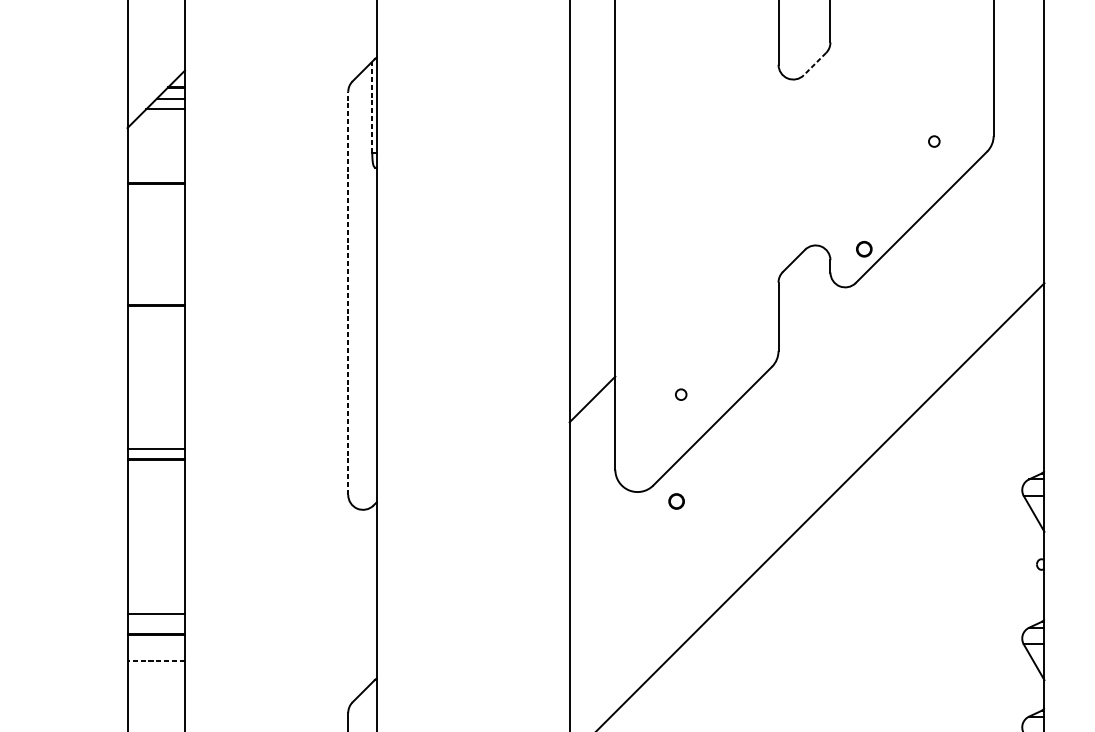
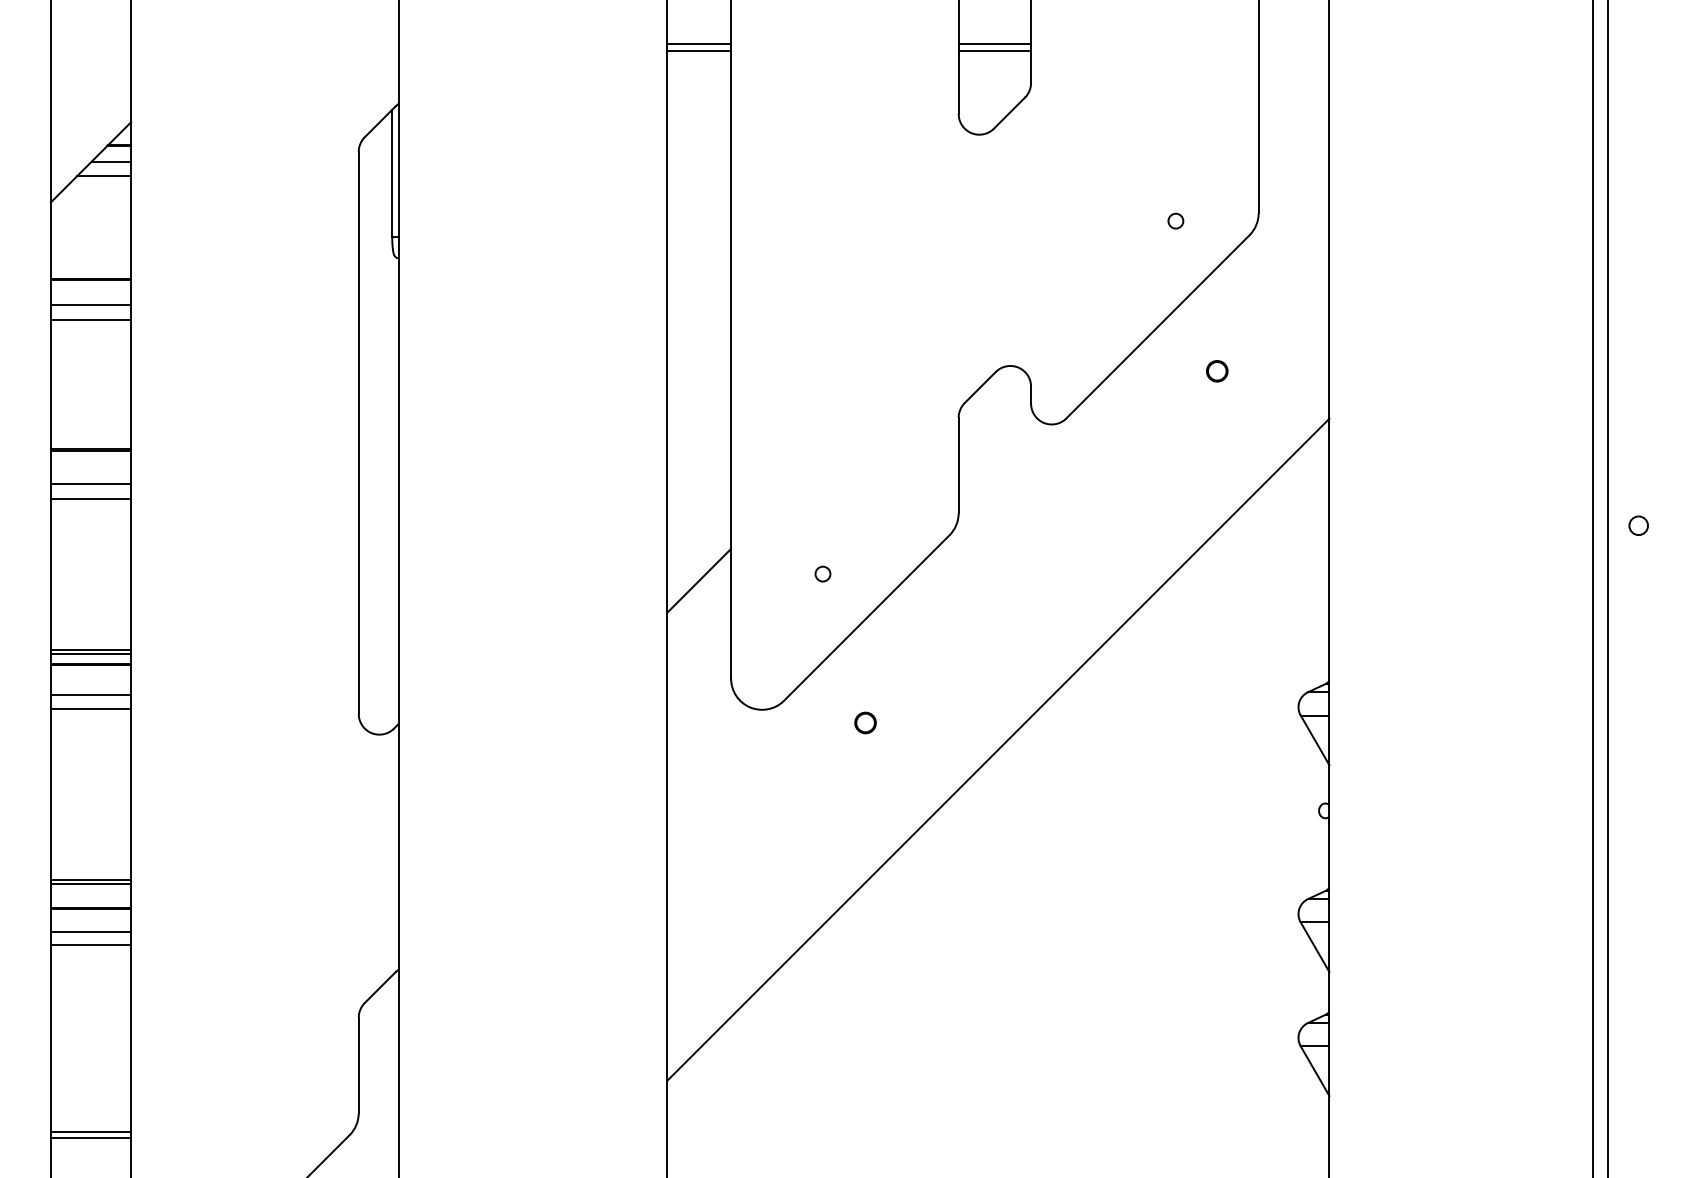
line: (592, 14) -> (699, 44), added
line: (804, 14) -> (994, 44), added
line: (592, 19) -> (699, 50), added
line: (804, 19) -> (994, 50), added
line: (814, 64) -> (1009, 113), dashed -> solid
line: (372, 107) -> (392, 173), dashed -> solid
line: (155, 202) -> (90, 305), added
line: (155, 212) -> (90, 319), added
circle: (864, 249) -> (1217, 371), moved
line: (348, 293) -> (358, 432), dashed -> solid
line: (155, 330) -> (90, 484), added
line: (155, 340) -> (90, 498), added
line: (155, 451) -> (90, 653), added
line: (155, 481) -> (90, 694), added
line: (155, 491) -> (90, 709), added
part: (676, 501) -> (865, 722), moved
line: (155, 617) -> (90, 884), added
line: (155, 651) -> (90, 931), added
line: (155, 661) -> (90, 945), dashed -> solid

